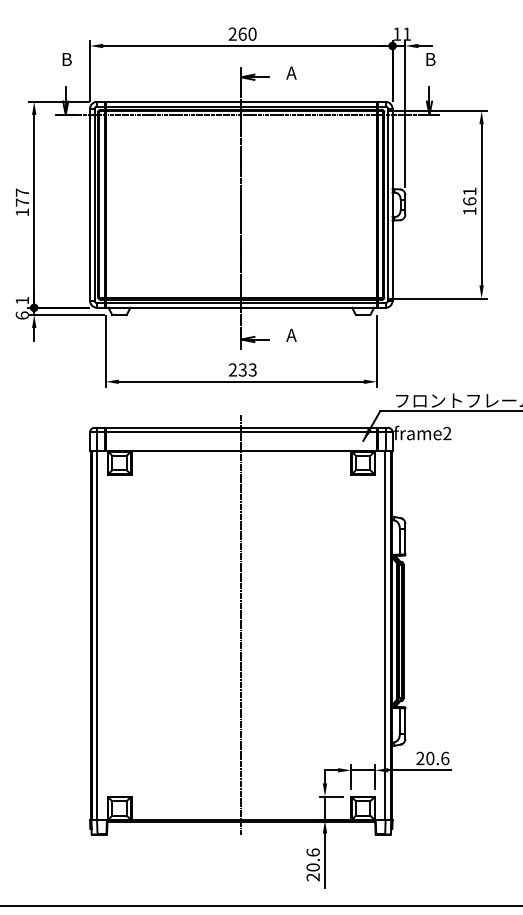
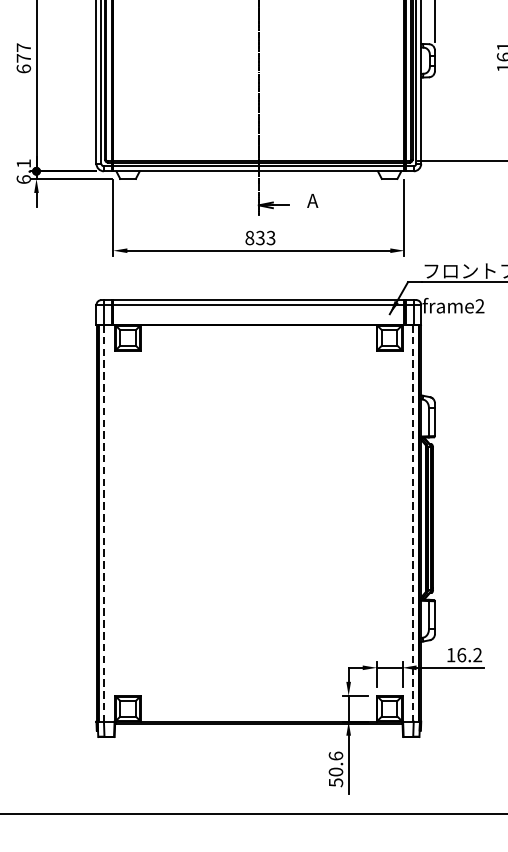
text: (22, 212) -> (23, 68), 177 -> 677
text: (232, 369) -> (249, 237), 233 -> 833
line: (241, 624) -> (259, 511), removed
line: (97, 635) -> (104, 523), solid -> dashed
line: (385, 635) -> (413, 523), solid -> dashed
text: (432, 758) -> (464, 655), 20.6 -> 16.2
text: (312, 877) -> (335, 782), 20.6 -> 50.6

